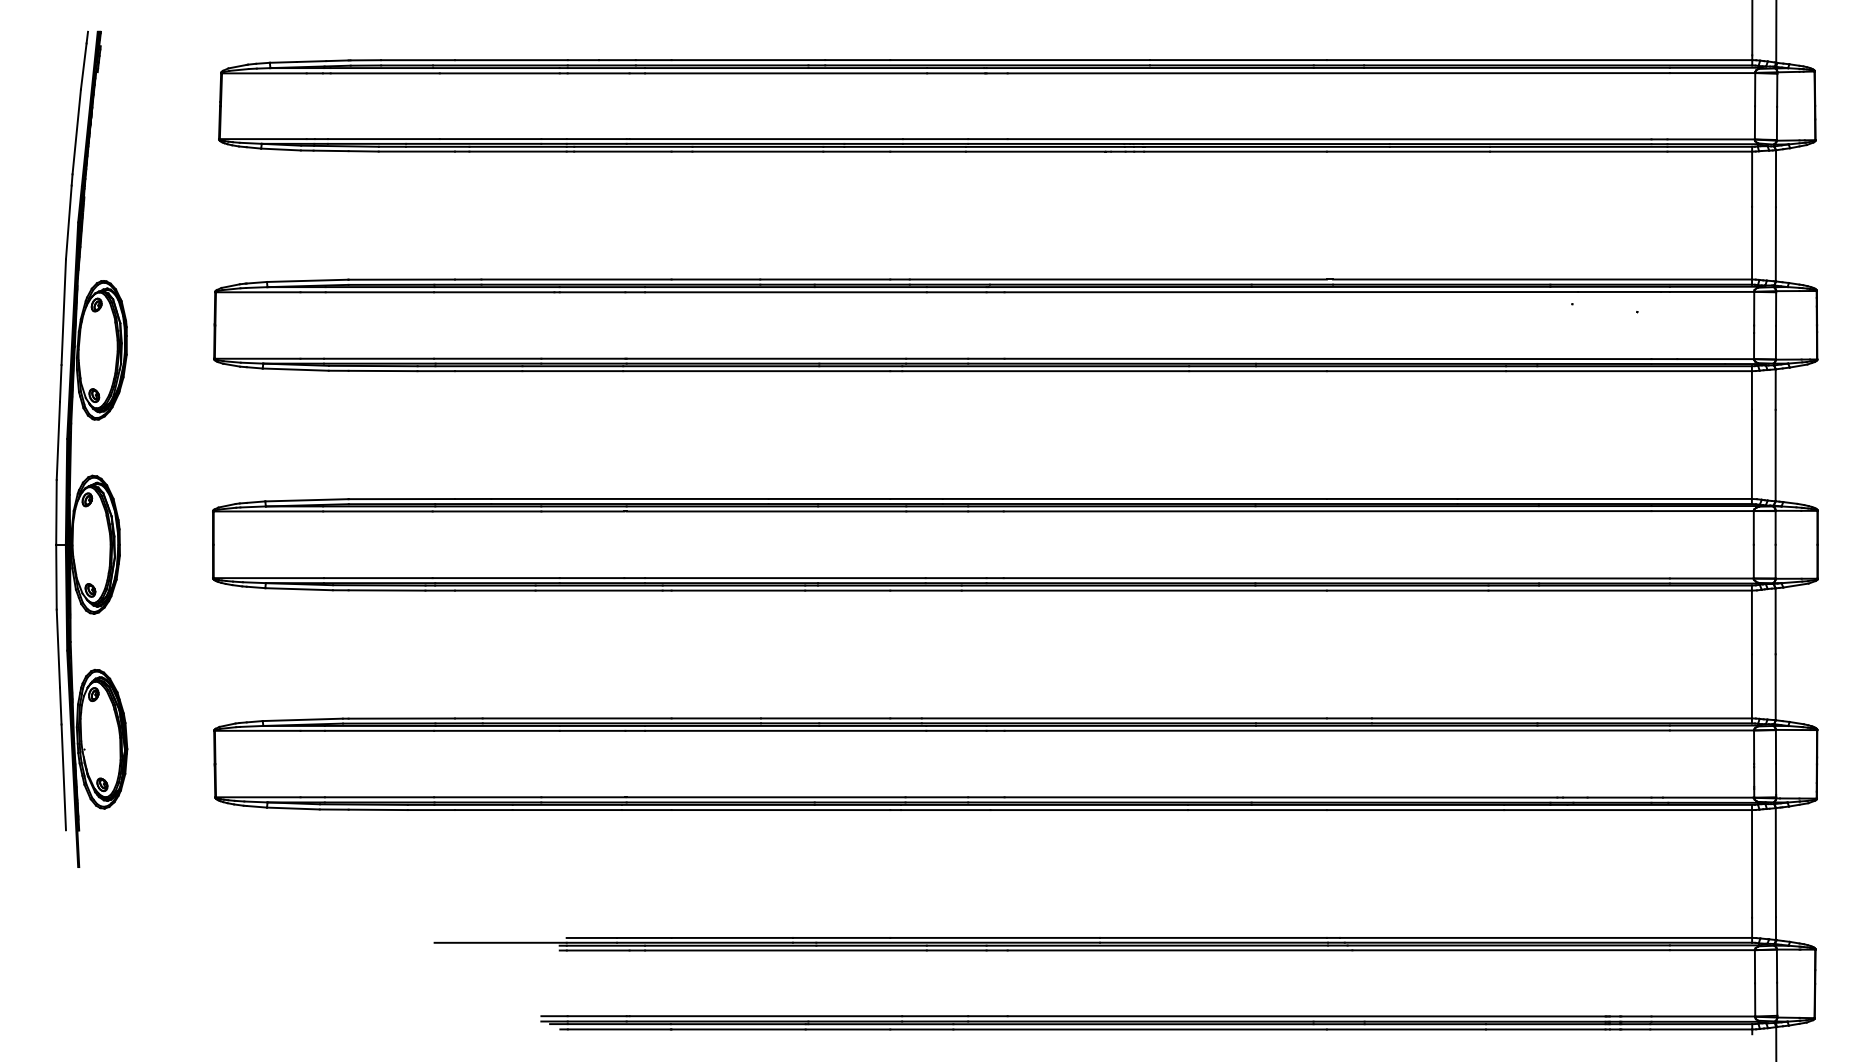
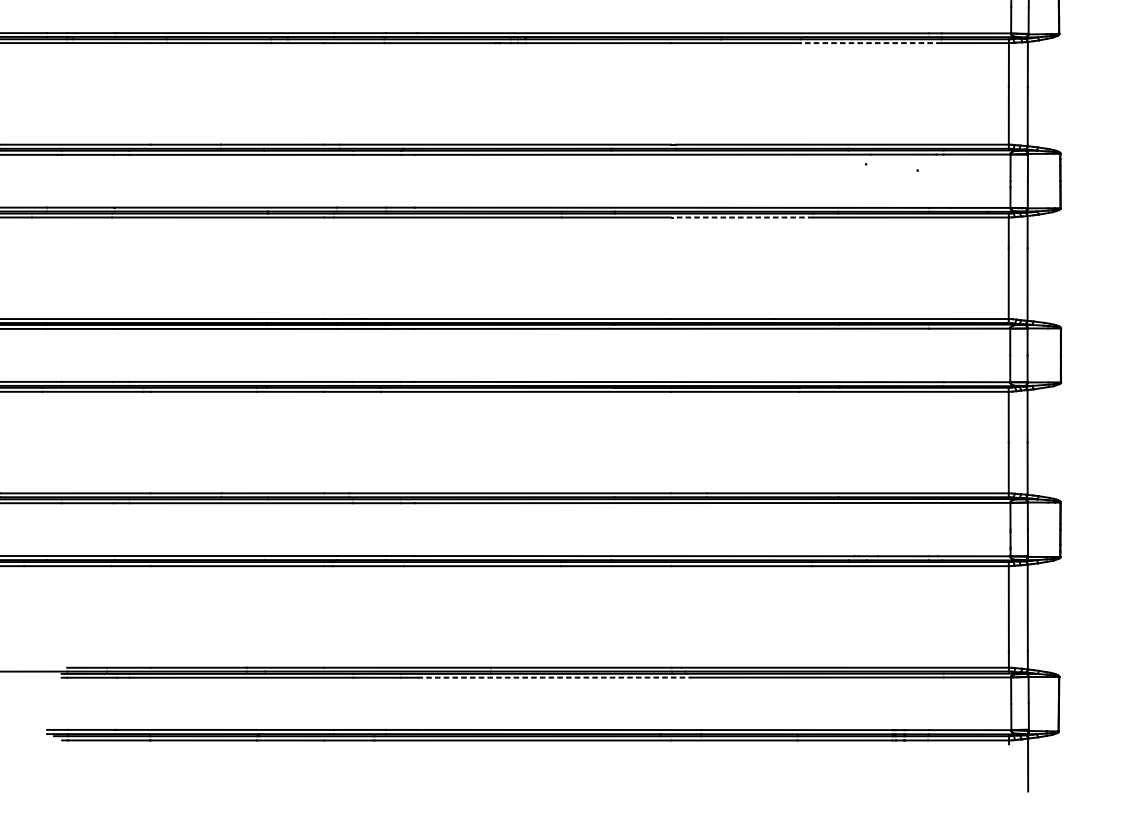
line: (1578, 151) -> (870, 42), solid -> dashed
line: (1416, 371) -> (742, 217), solid -> dashed
line: (1180, 950) -> (554, 677), solid -> dashed

